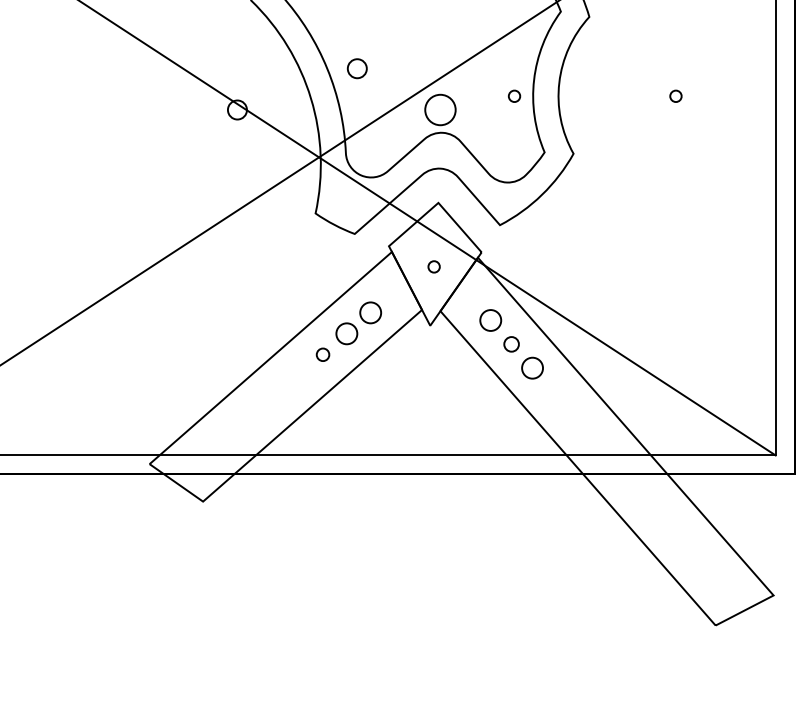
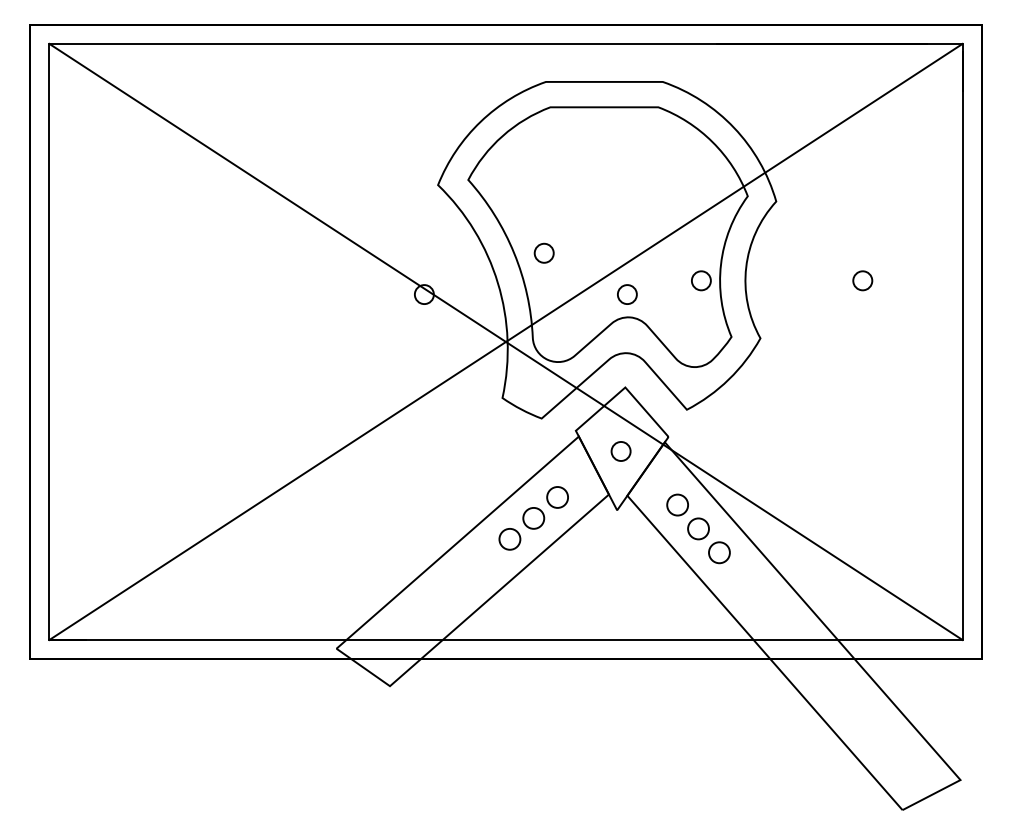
circle: (514, 95) -> (701, 280), size x1.67
circle: (675, 95) -> (862, 280), size x1.67
circle: (439, 109) -> (626, 294), size x0.62
circle: (433, 266) -> (620, 451), size x1.67
circle: (511, 343) -> (698, 528), size x1.43
circle: (322, 354) -> (509, 539), size x1.67

